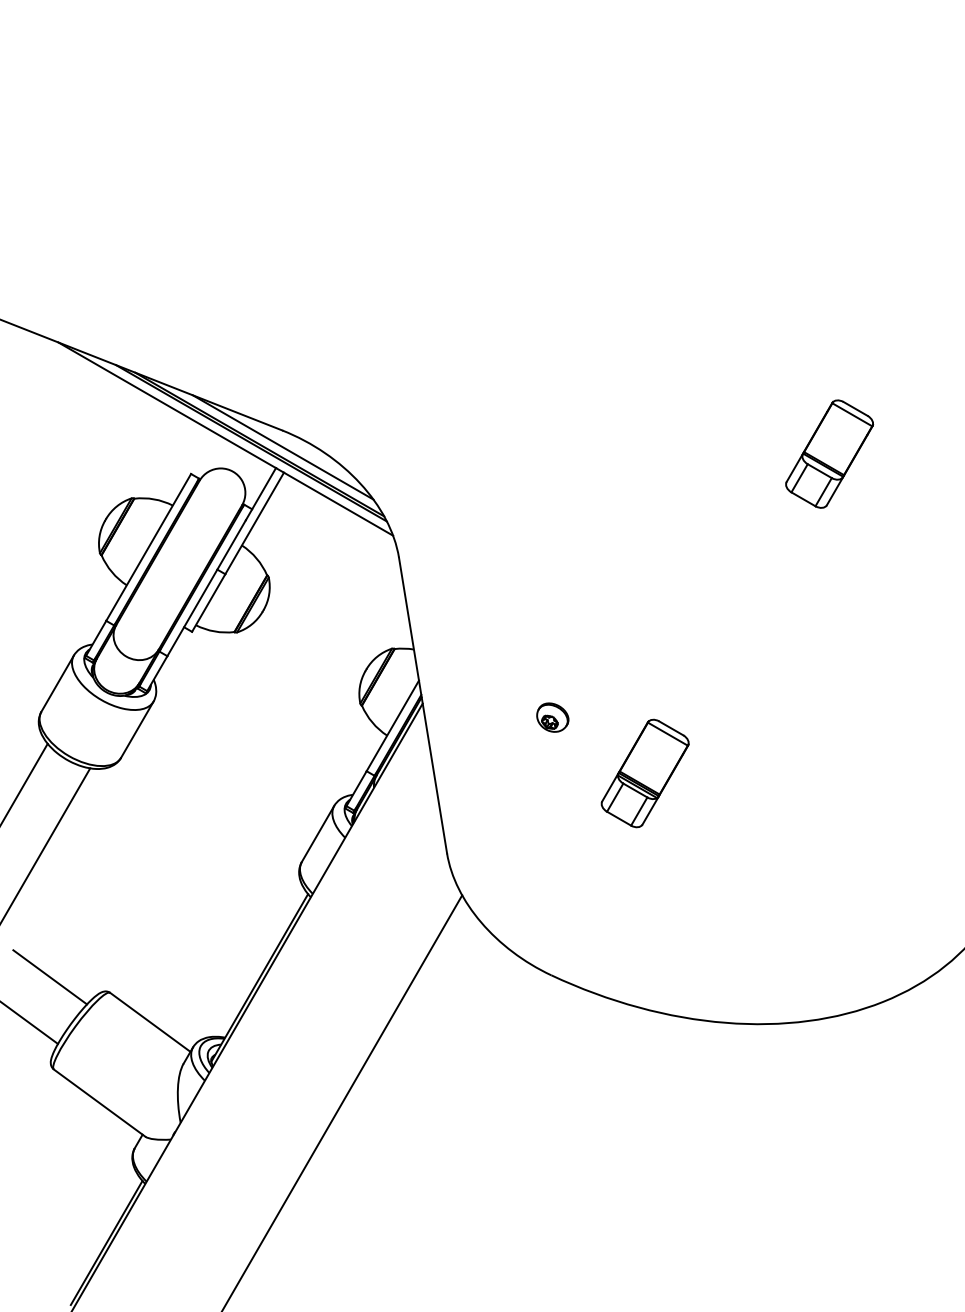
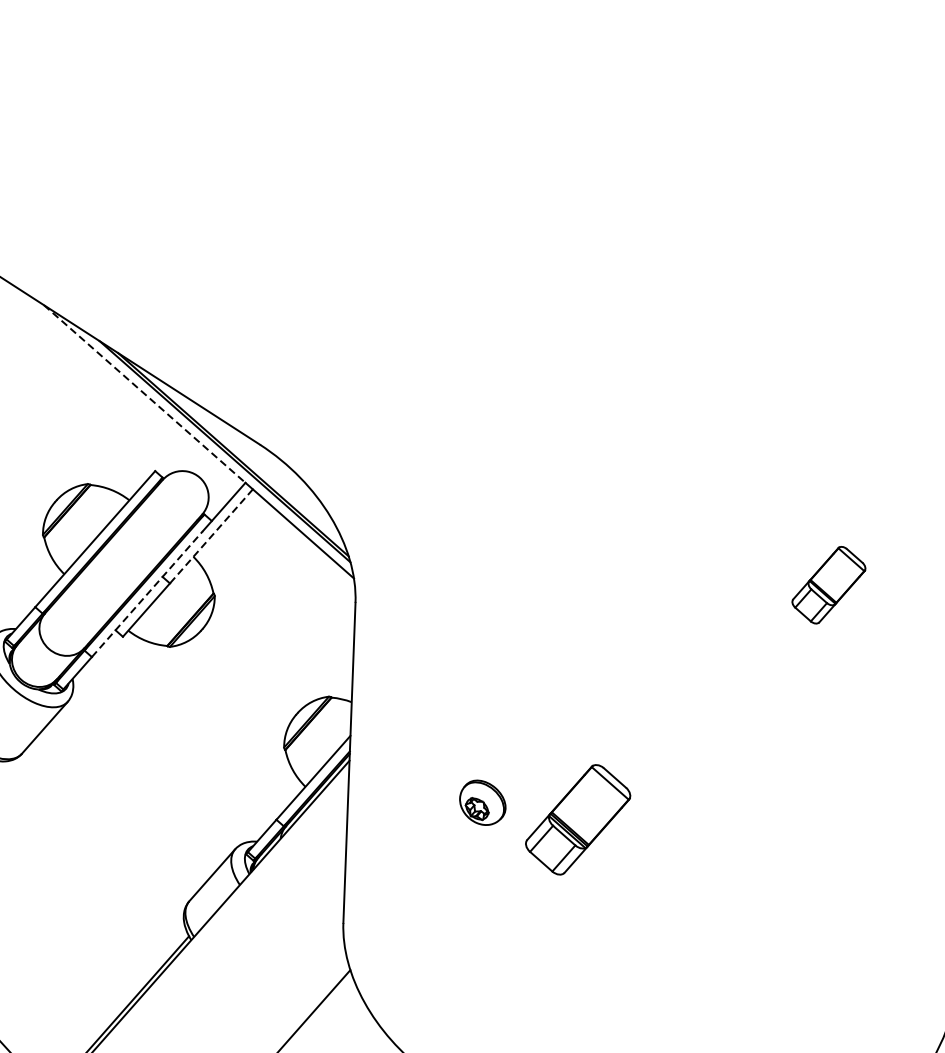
line: (167, 405) -> (144, 394), solid -> dashed
line: (282, 447) -> (256, 462), removed
part: (829, 453) -> (828, 584), size x0.7
line: (254, 523) -> (211, 536), solid -> dashed
line: (206, 587) -> (147, 593), solid -> dashed
part: (552, 717) -> (482, 802), size x1.4
part: (644, 773) -> (577, 819), moved

